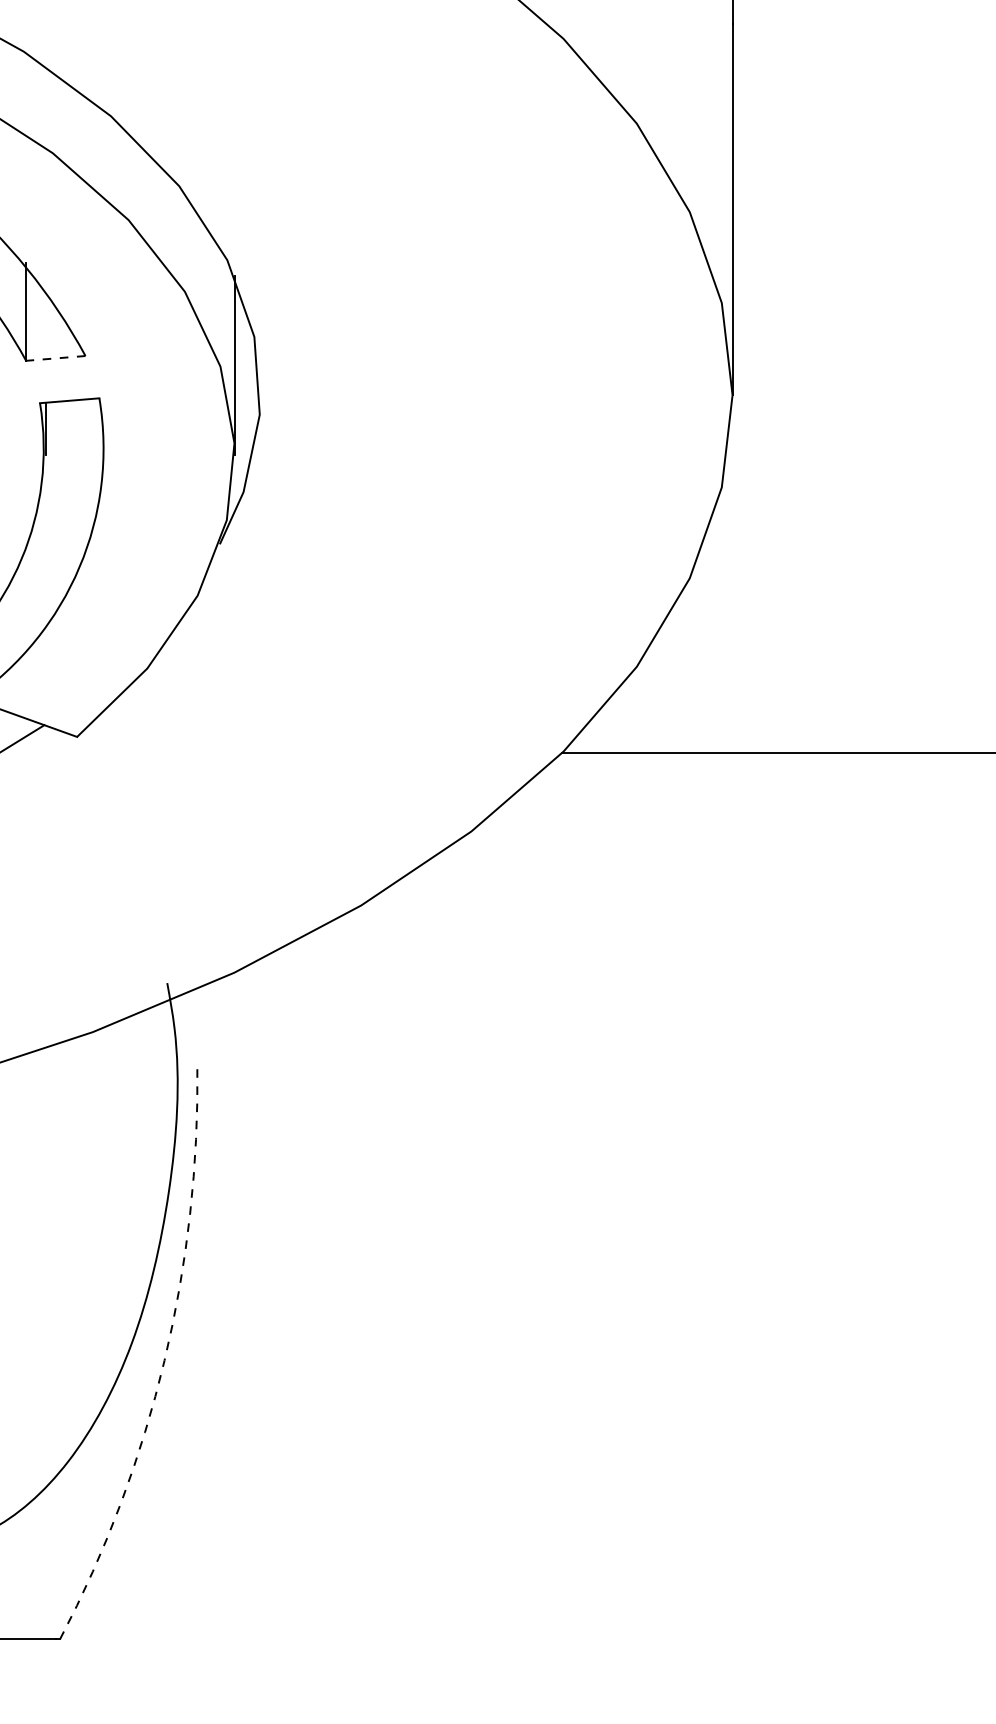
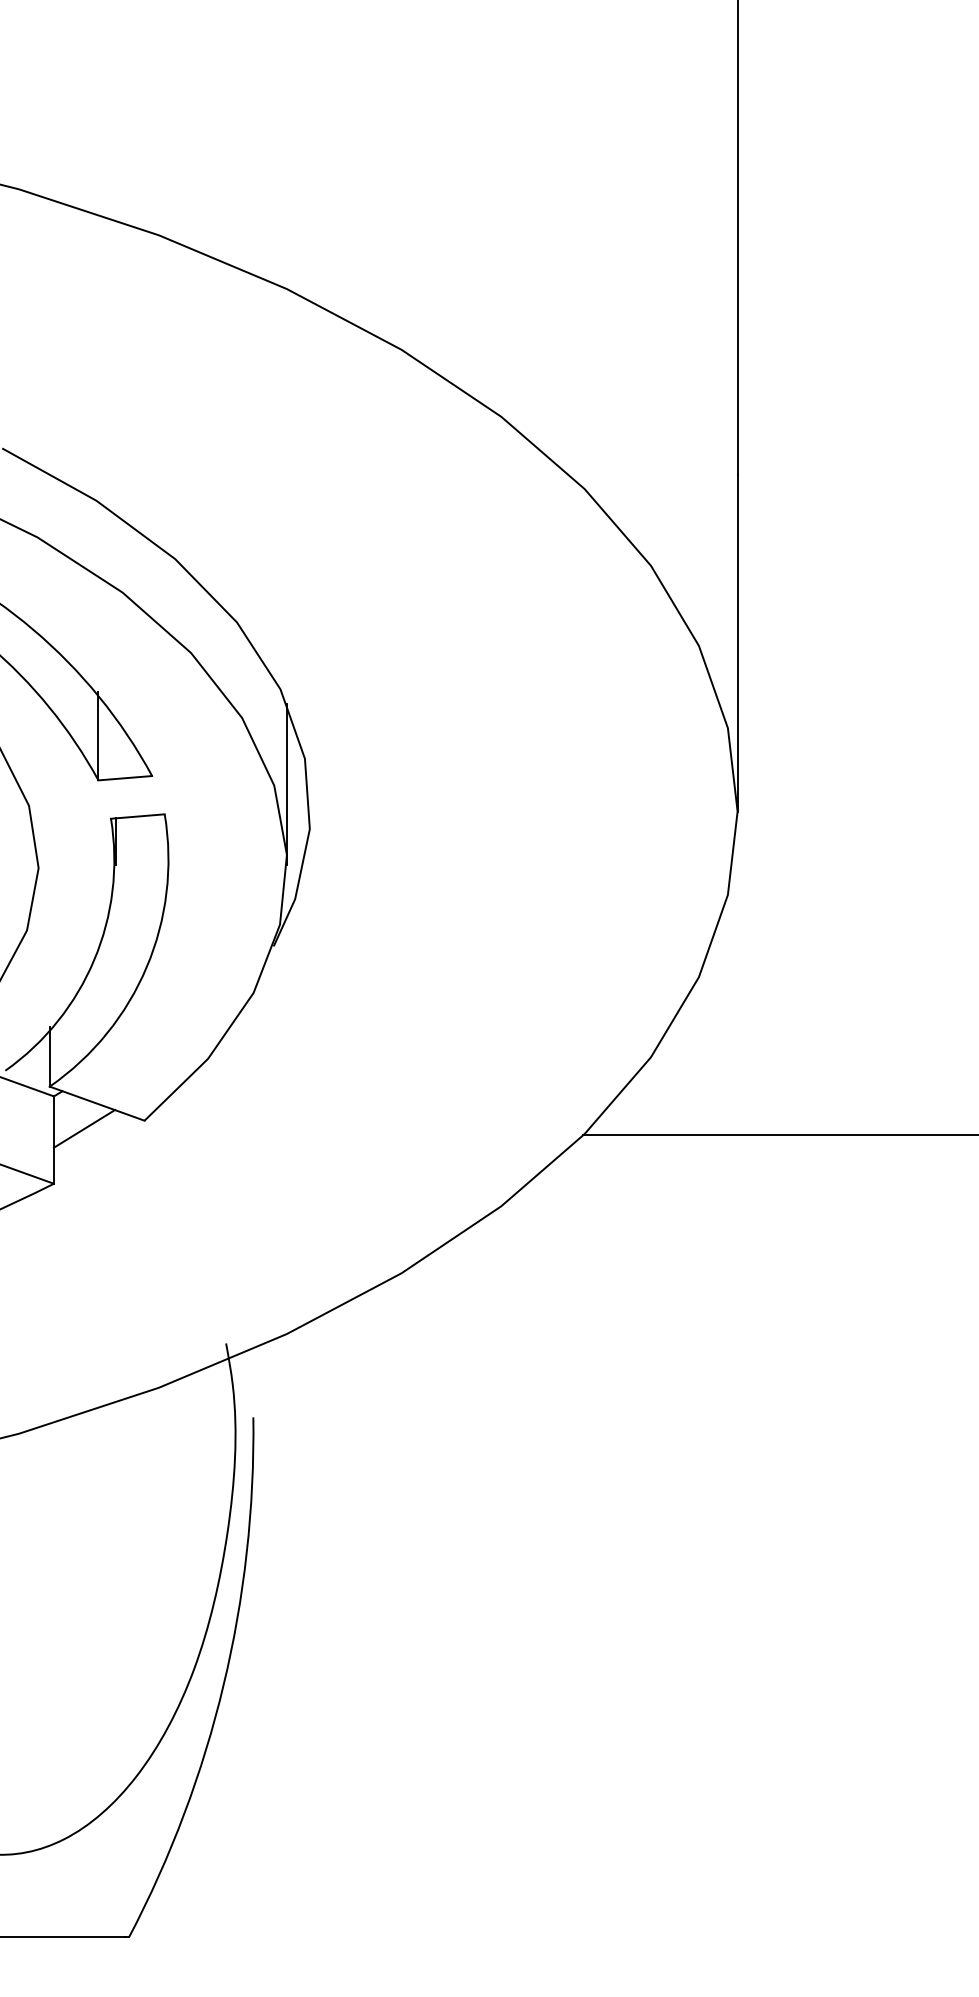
line: (56, 358) -> (125, 778), dashed -> solid
arc: (164, 1360) -> (223, 1684), dashed -> solid

